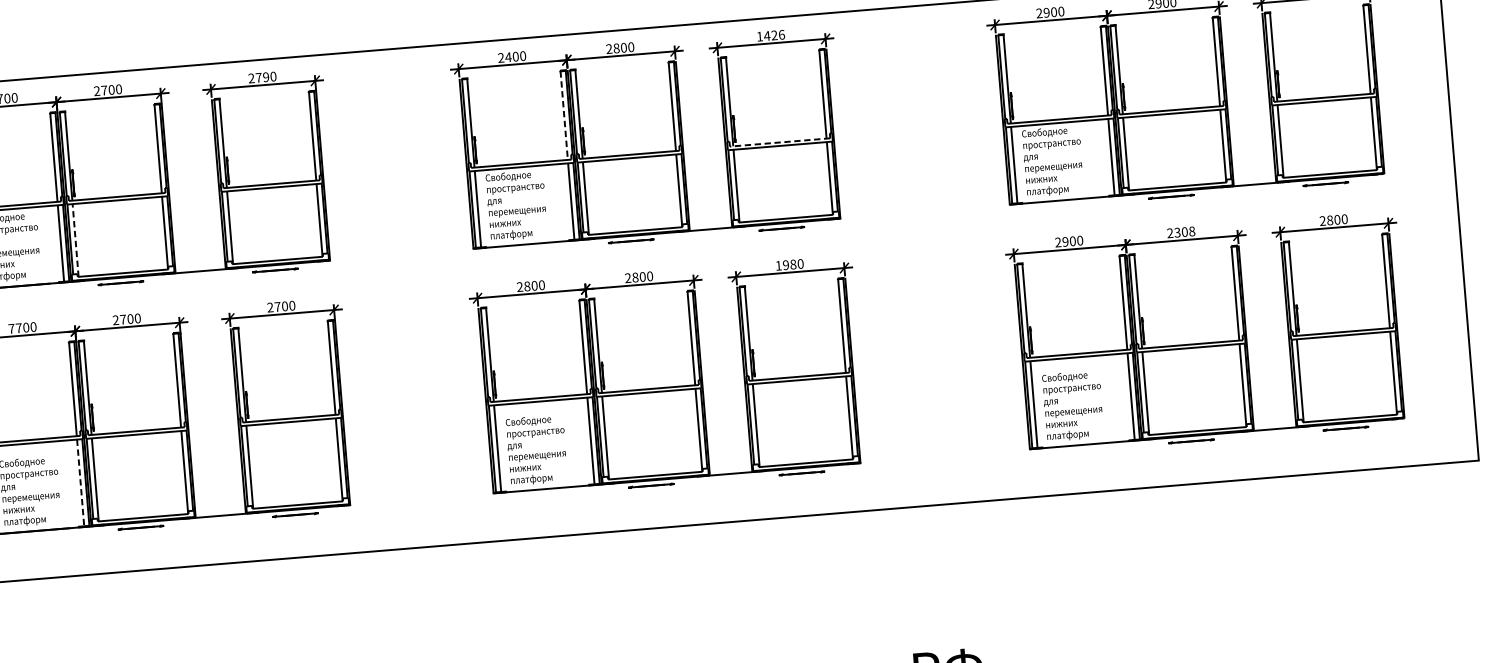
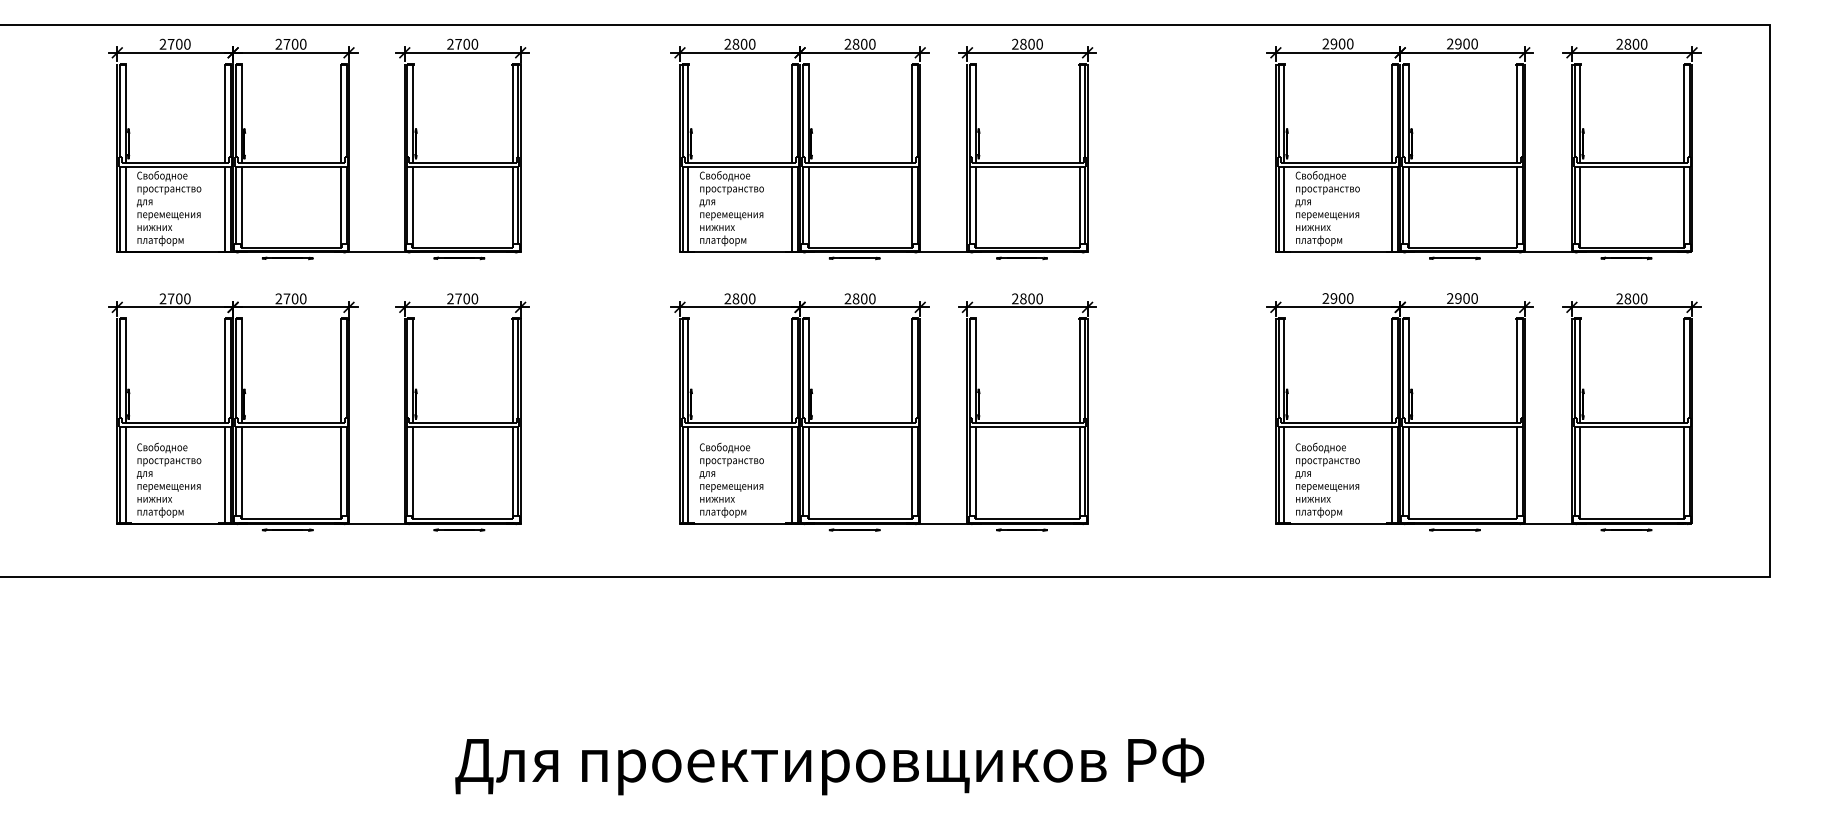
text: (770, 35) -> (1027, 43), 1426 -> 2800
text: (508, 56) -> (735, 43), 2400 -> 2800
text: (265, 77) -> (466, 44), 2790 -> 2700
line: (564, 116) -> (792, 114), dashed -> solid
line: (779, 142) -> (1027, 162), dashed -> solid
text: (1184, 232) -> (1466, 298), 2308 -> 2900
line: (75, 239) -> (241, 206), dashed -> solid
text: (786, 264) -> (1023, 298), 1980 -> 2800
text: (11, 328) -> (162, 298), 7700 -> 2700
line: (80, 483) -> (225, 475), dashed -> solid

